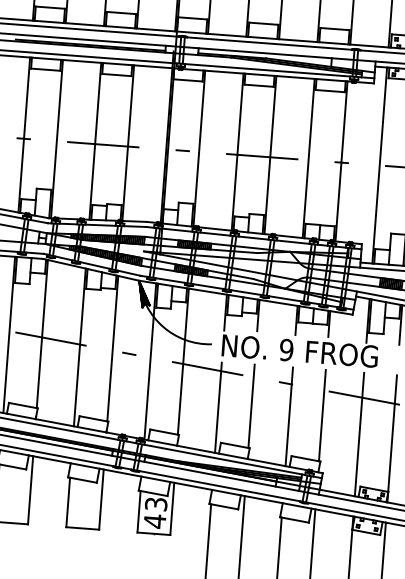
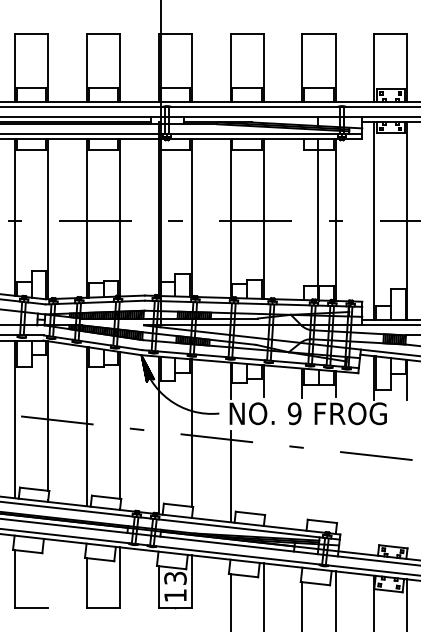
line: (308, 158) -> (318, 219), moved
line: (251, 406) -> (263, 472), removed
line: (322, 415) -> (335, 476), removed
line: (289, 416) -> (302, 480), removed
line: (359, 434) -> (374, 492), removed
line: (392, 438) -> (407, 494), removed
line: (30, 490) -> (48, 573), removed
text: (154, 521) -> (175, 595), 43 -> 13

